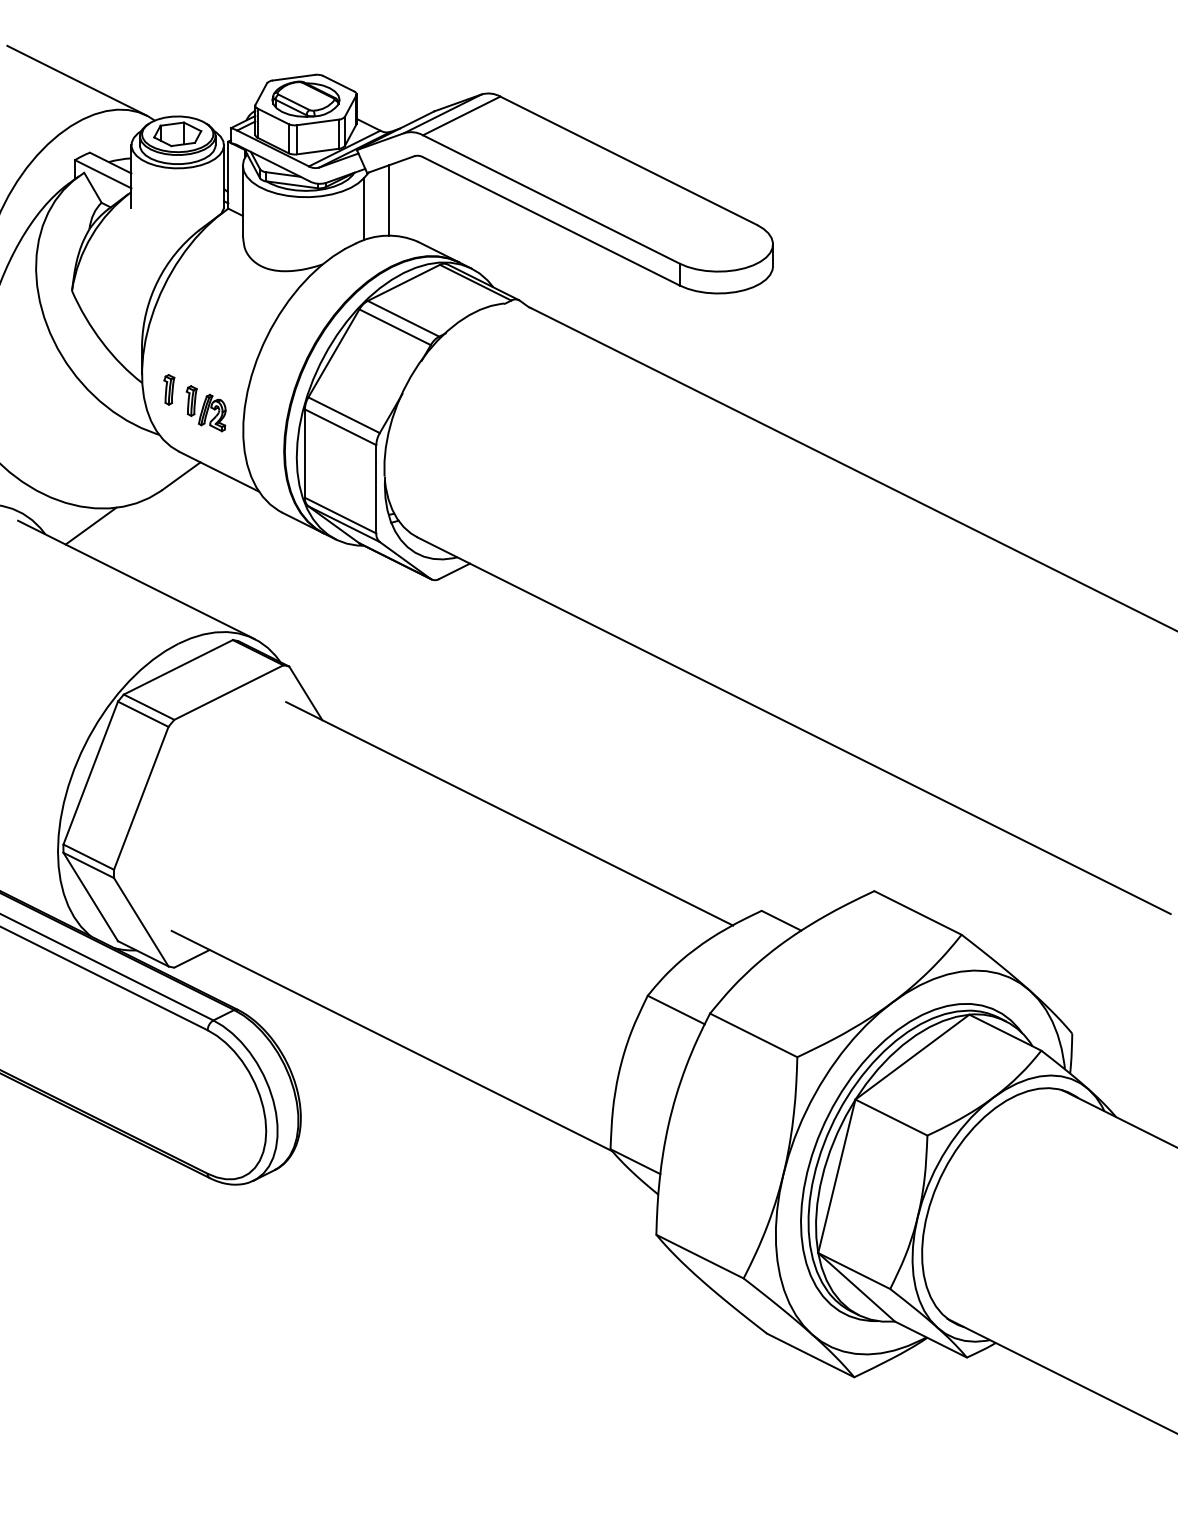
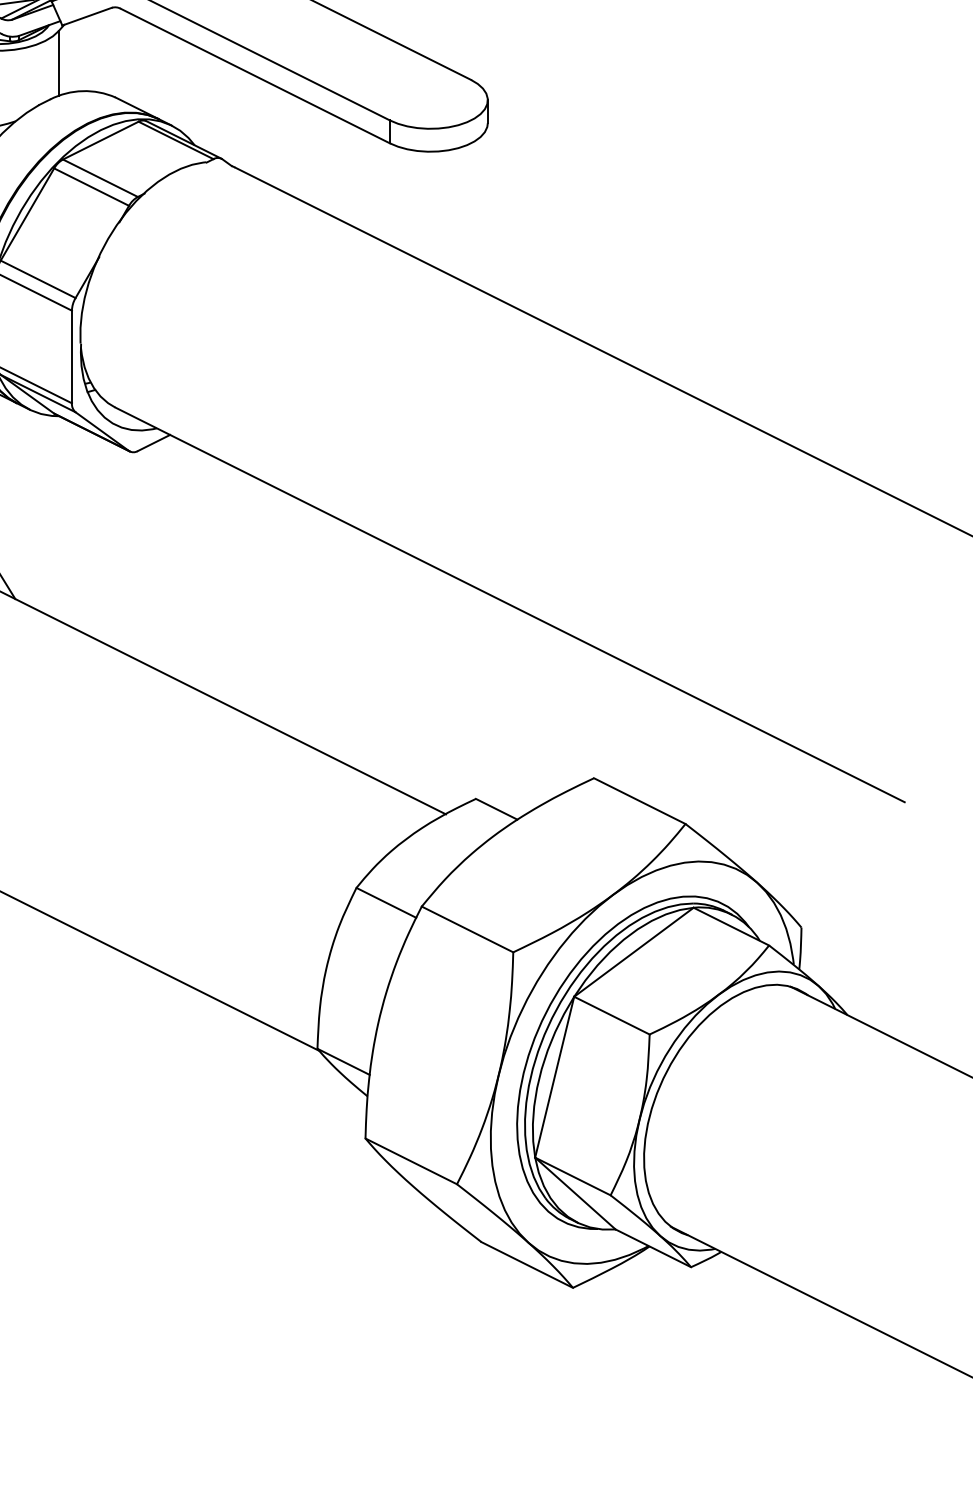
line: (389, 200) -> (85, 54), removed

